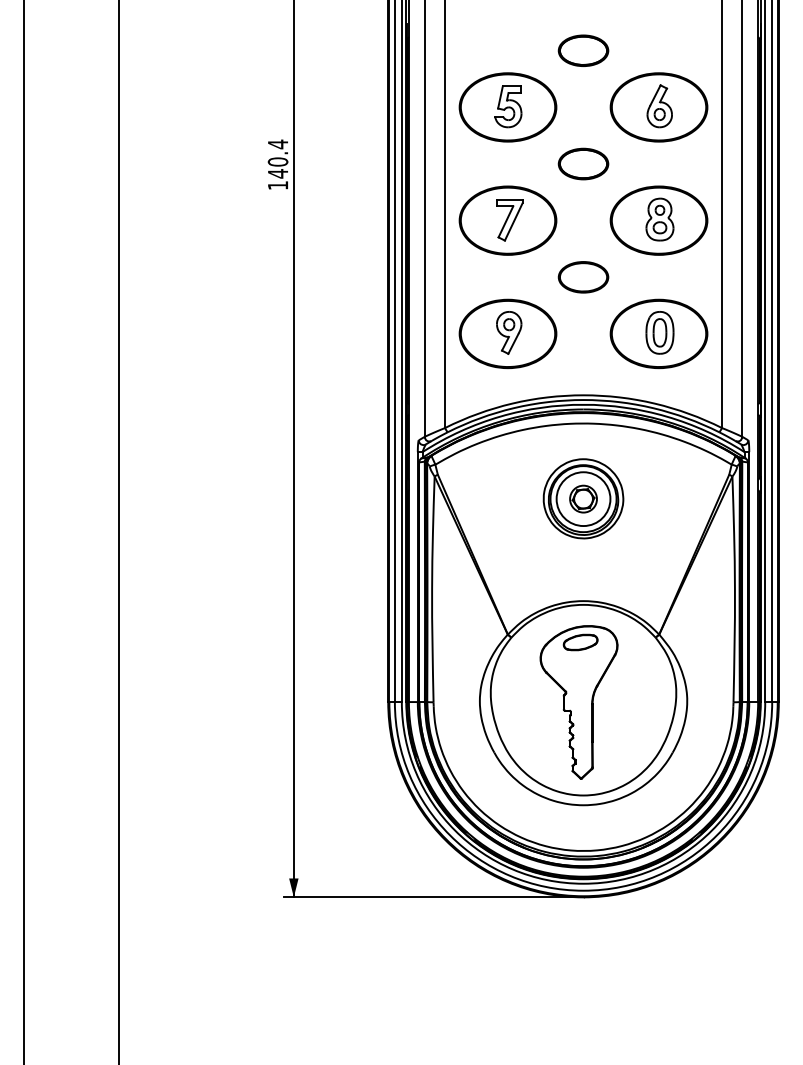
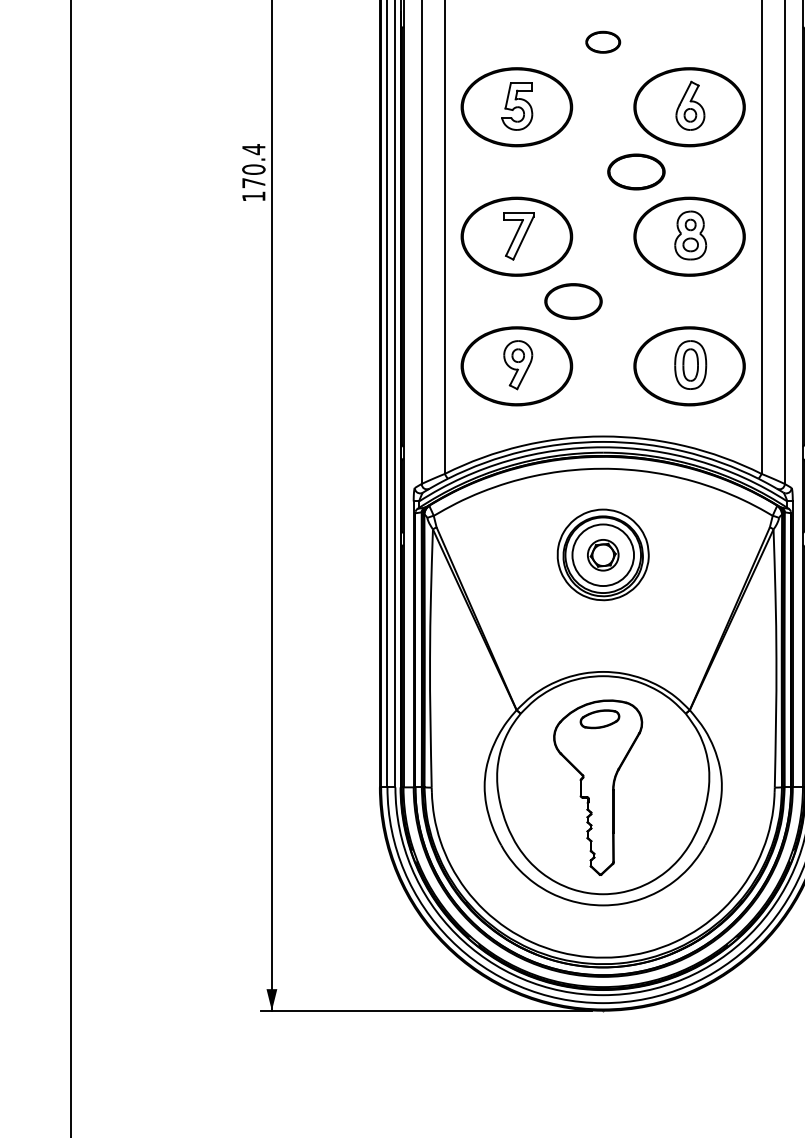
part: (583, 50) -> (603, 42), size x0.6
part: (583, 163) -> (636, 171), moved
text: (277, 173) -> (253, 182), 140.4 -> 170.4
part: (583, 277) -> (573, 301), moved

